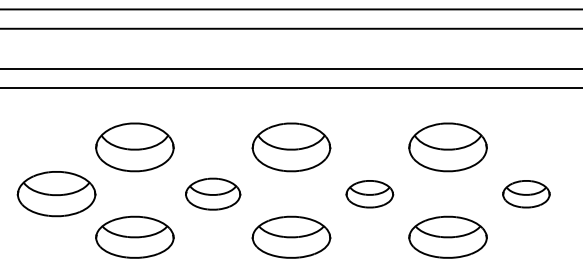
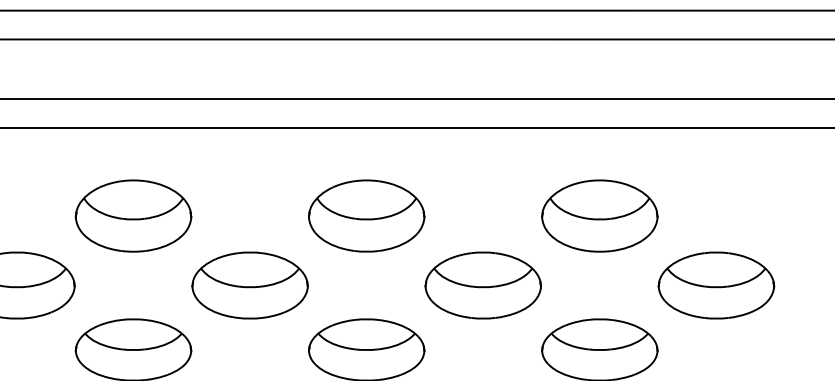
part: (212, 194) -> (249, 286), size x1.43
part: (369, 194) -> (482, 286), size x1.67
part: (526, 194) -> (716, 286), size x1.67

